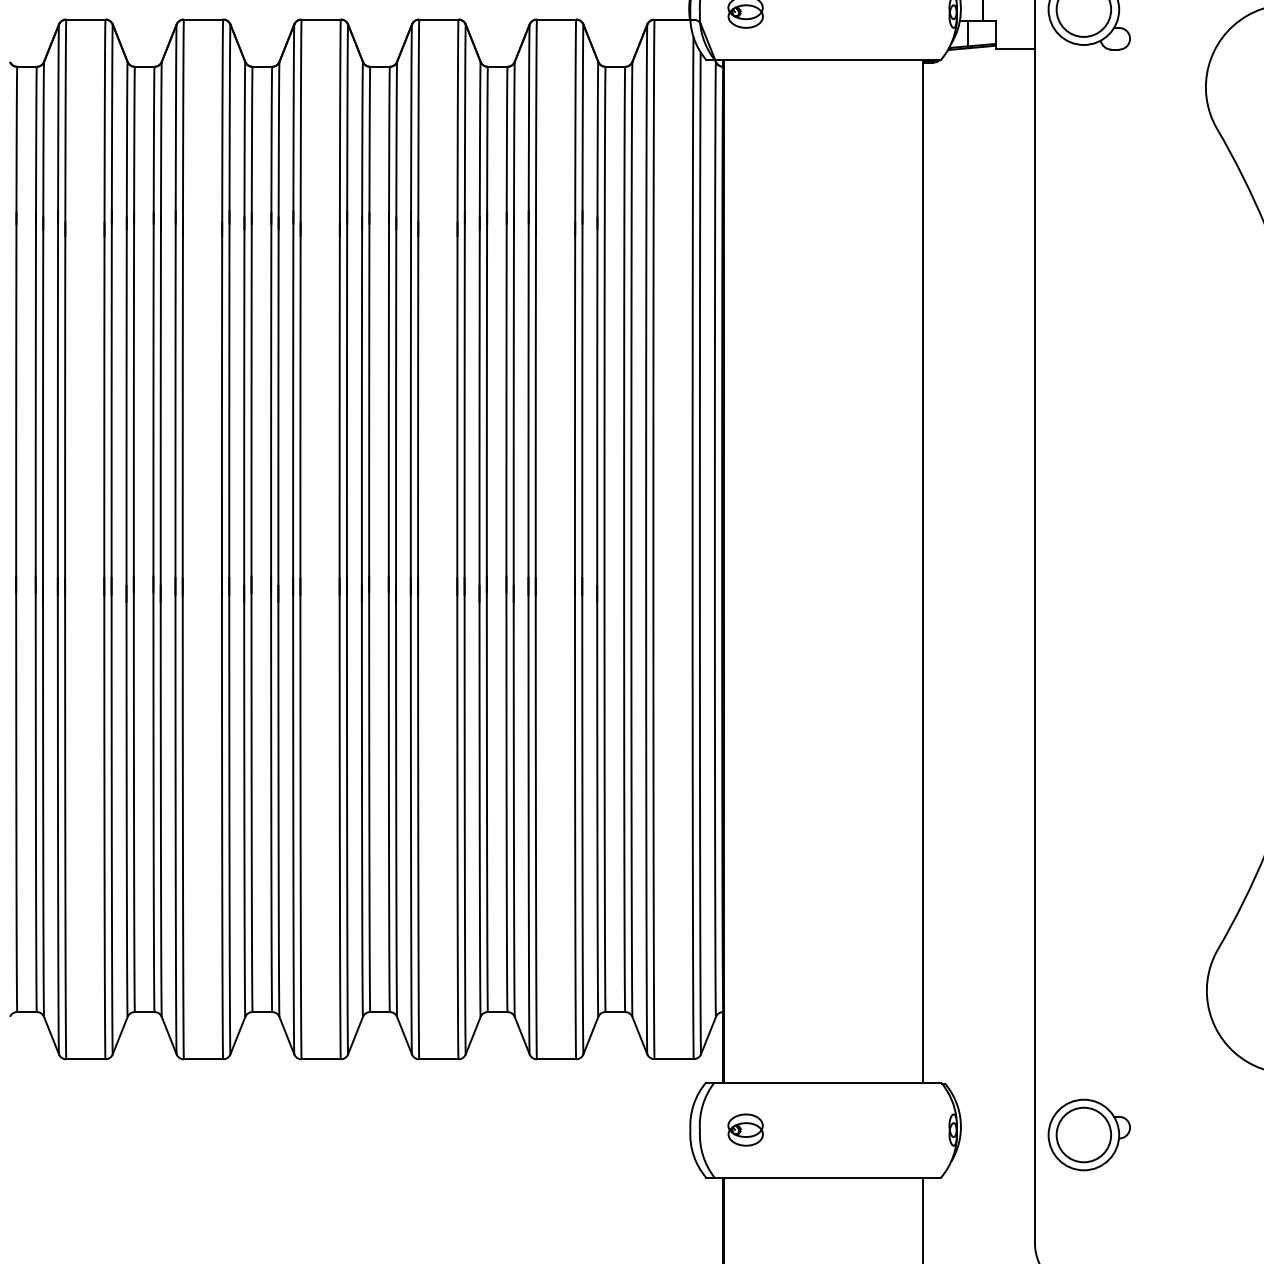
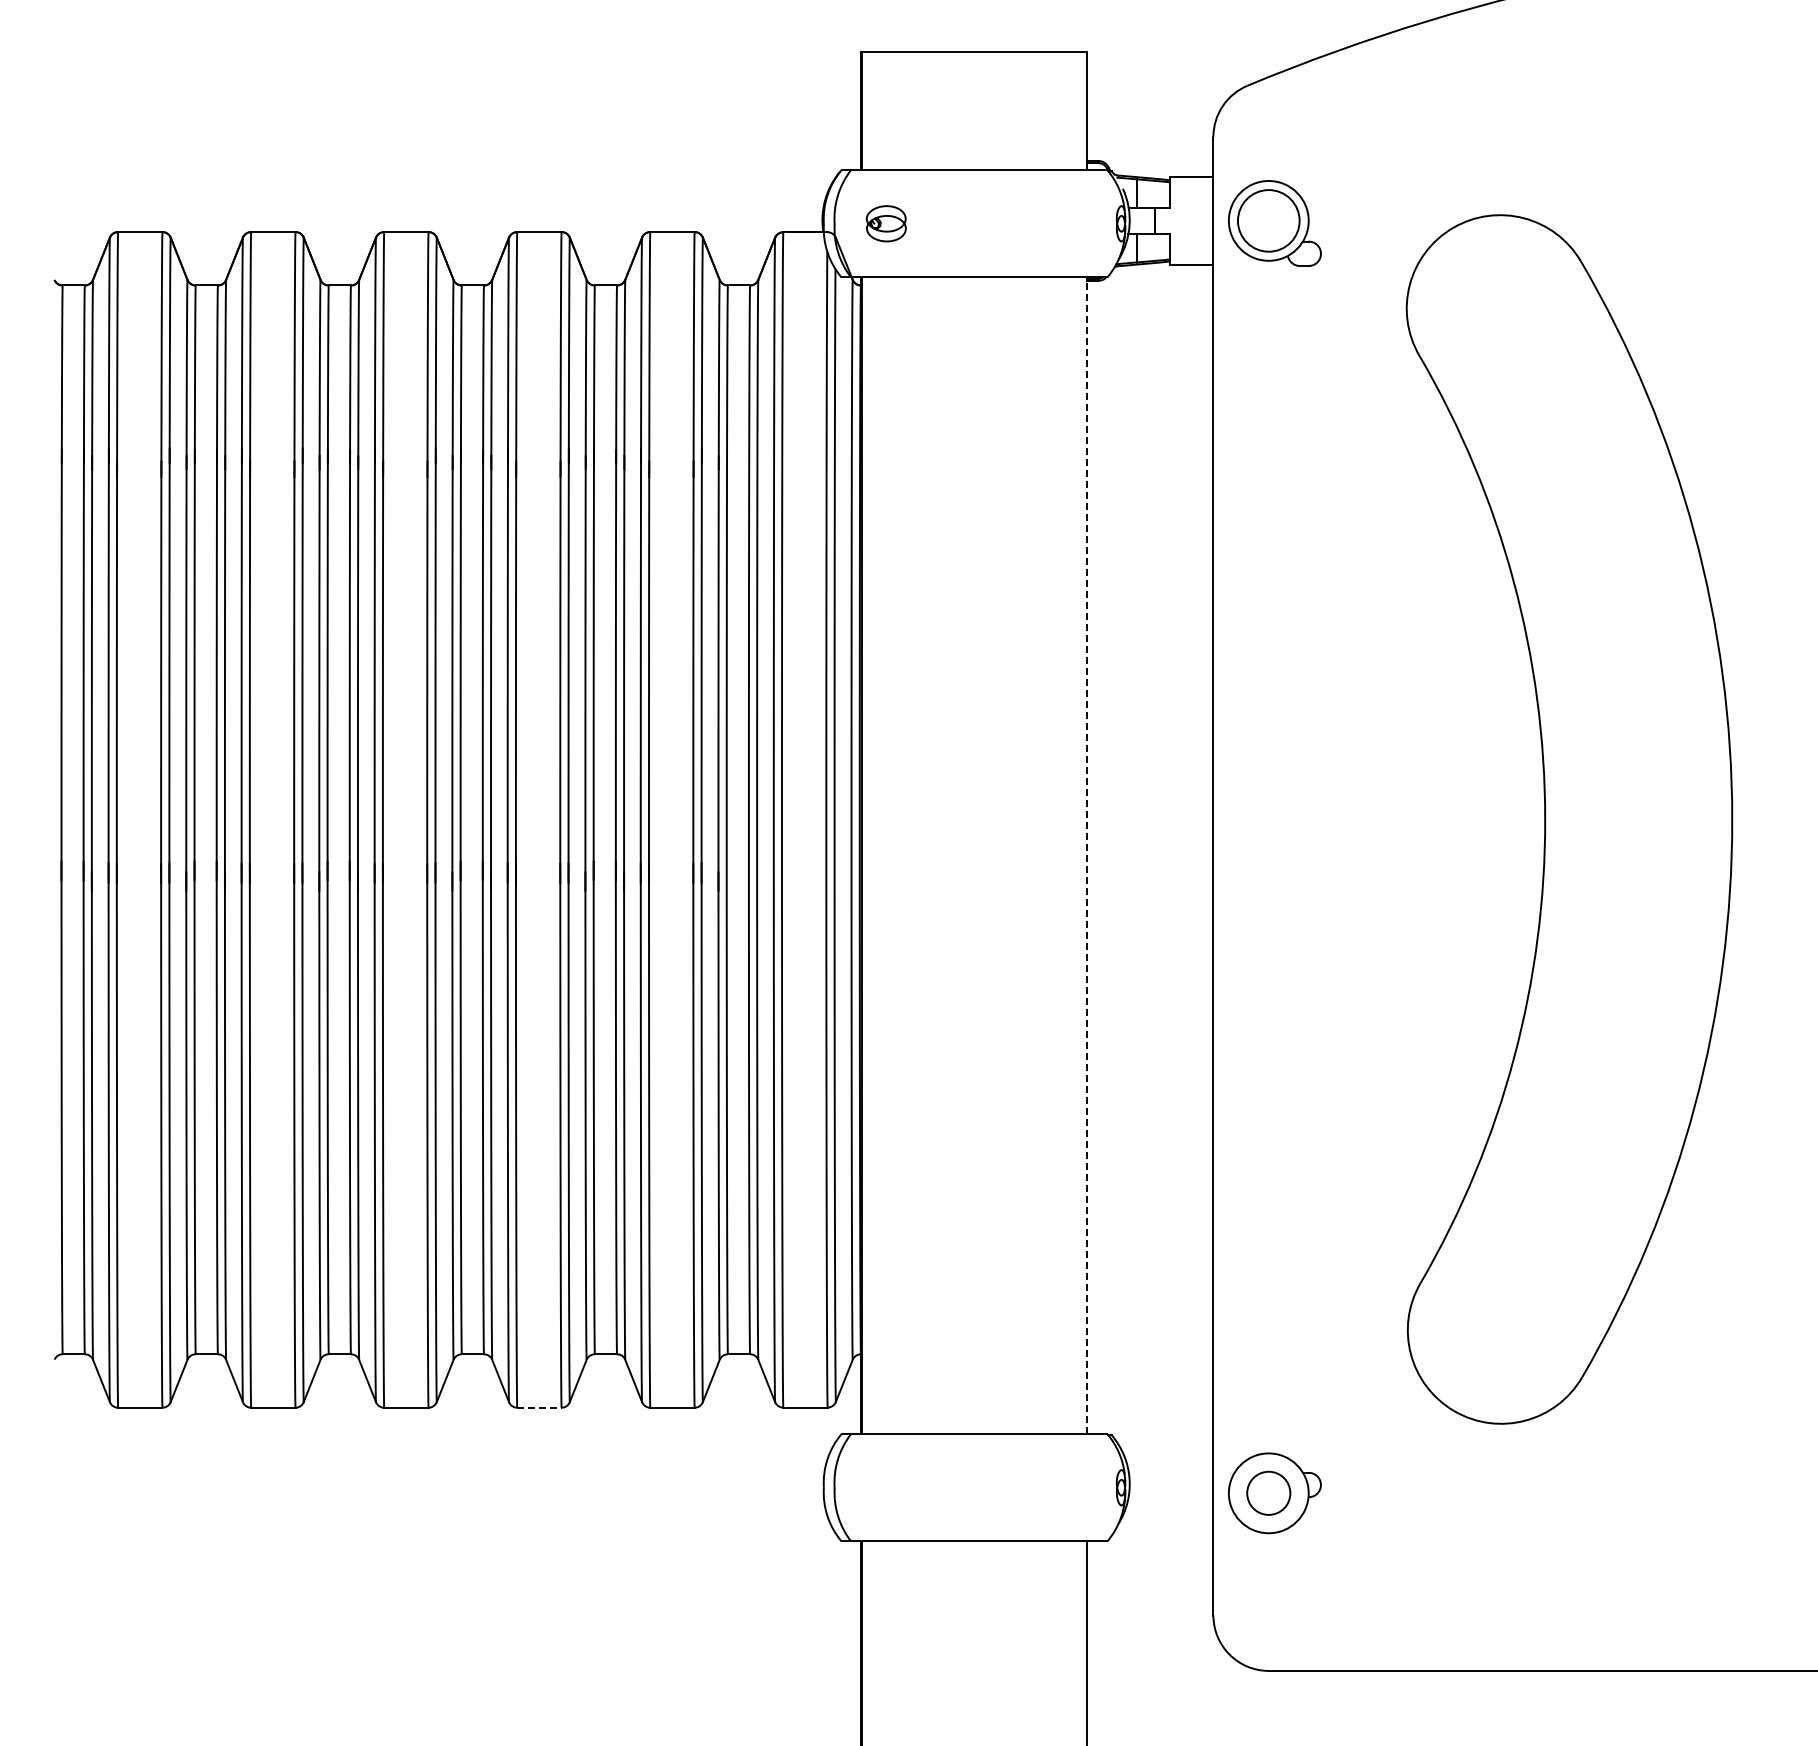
line: (922, 570) -> (1086, 855), solid -> dashed
line: (438, 1059) -> (539, 1407), solid -> dashed
part: (744, 1129) -> (885, 1487), removed
circle: (1083, 1135) -> (1268, 1493), size x0.7

